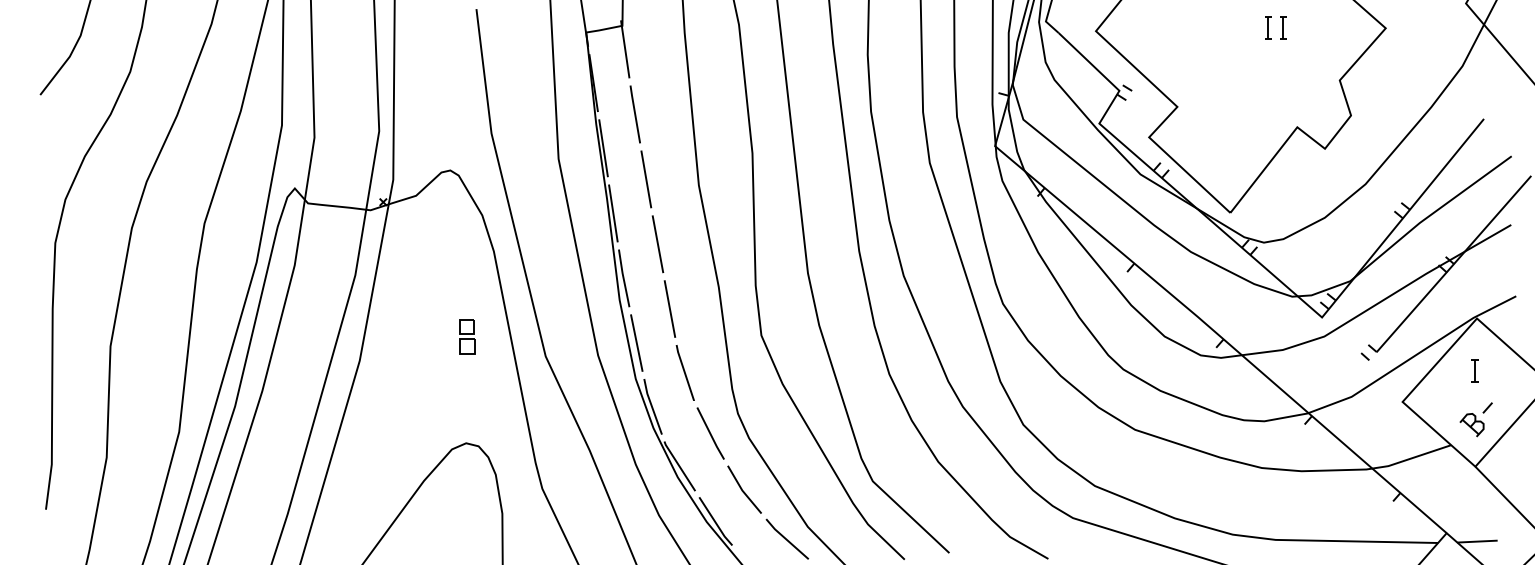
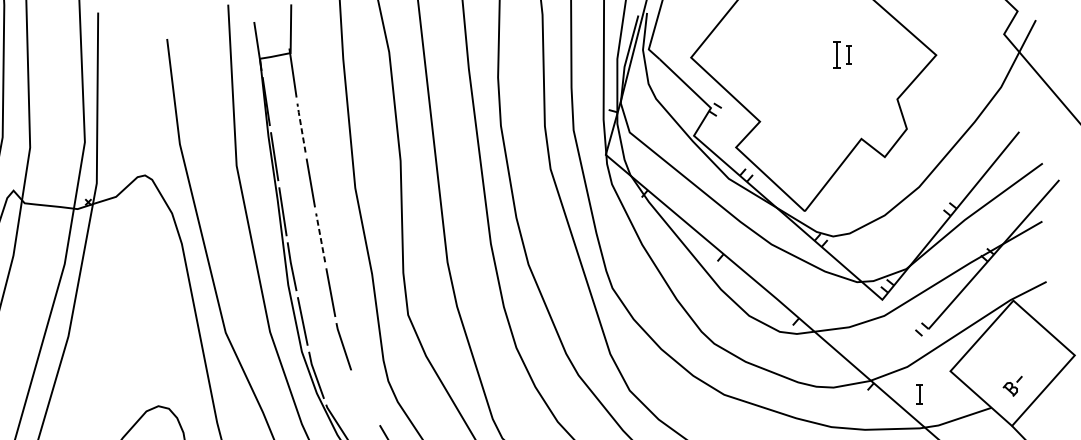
part: (1268, 27) -> (837, 54), size x1.4
line: (635, 113) -> (301, 127), solid -> dashed
line: (657, 243) -> (320, 237), solid -> dashed
part: (467, 336) -> (159, 315), removed
part: (1474, 370) -> (919, 394), moved
part: (1475, 419) -> (1012, 386), size x0.7
line: (710, 433) -> (365, 397), removed

